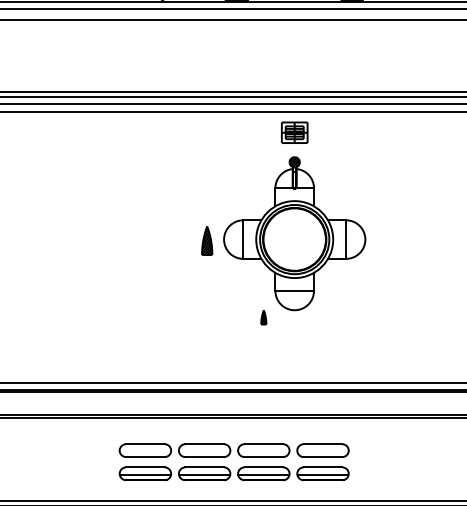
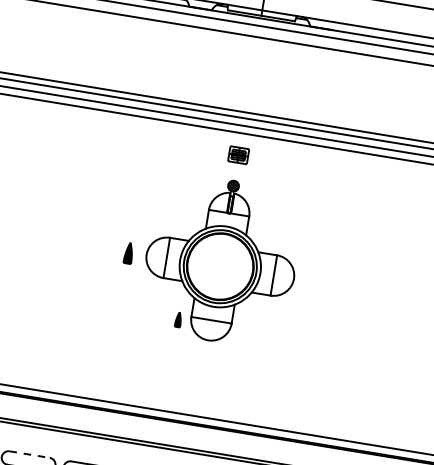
part: (294, 132) -> (238, 155), size x0.7
part: (207, 240) -> (129, 252), size x0.7
part: (263, 317) -> (178, 319), moved
line: (145, 444) -> (29, 454), solid -> dashed

